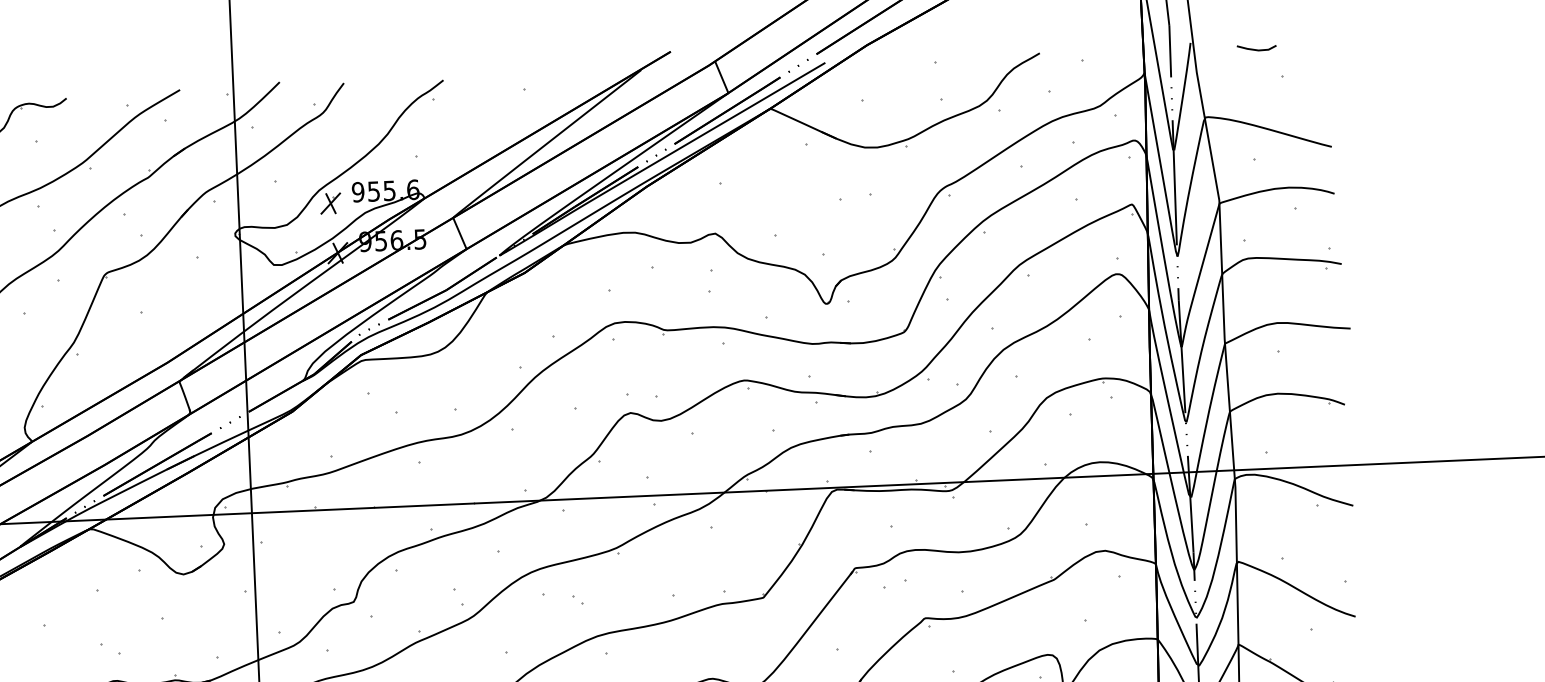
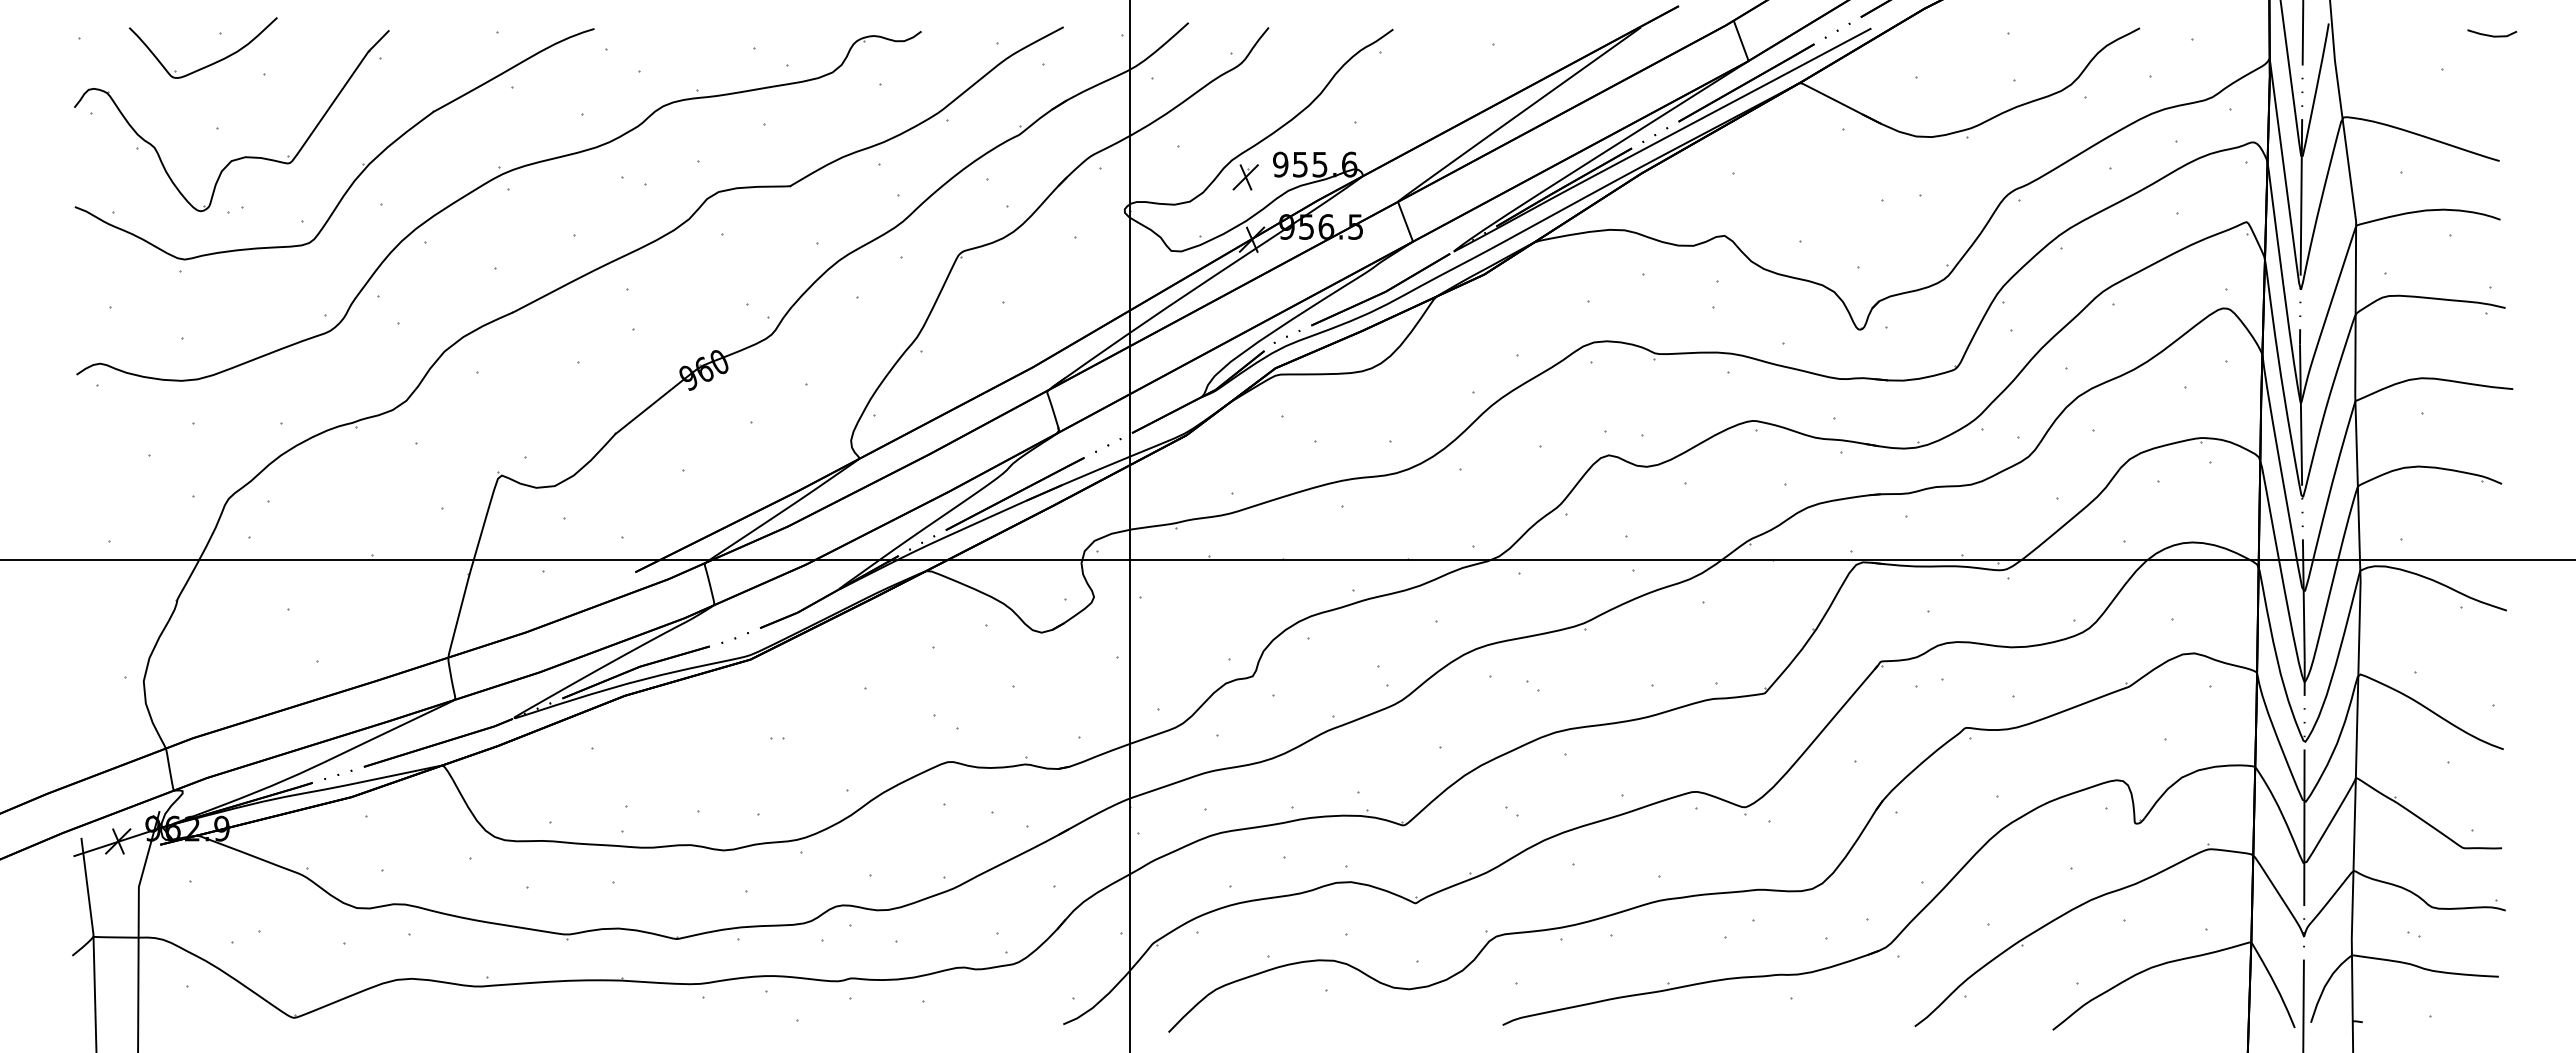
line: (1257, 49) -> (2492, 35), moved

